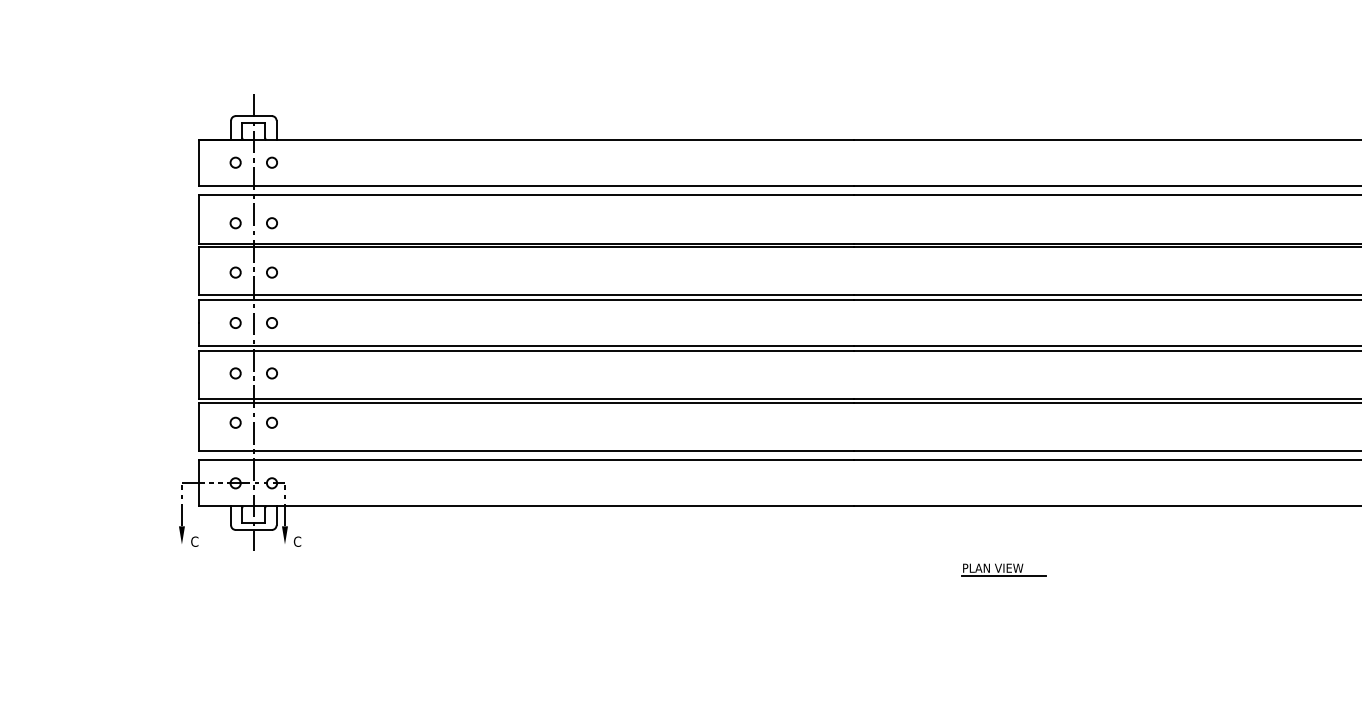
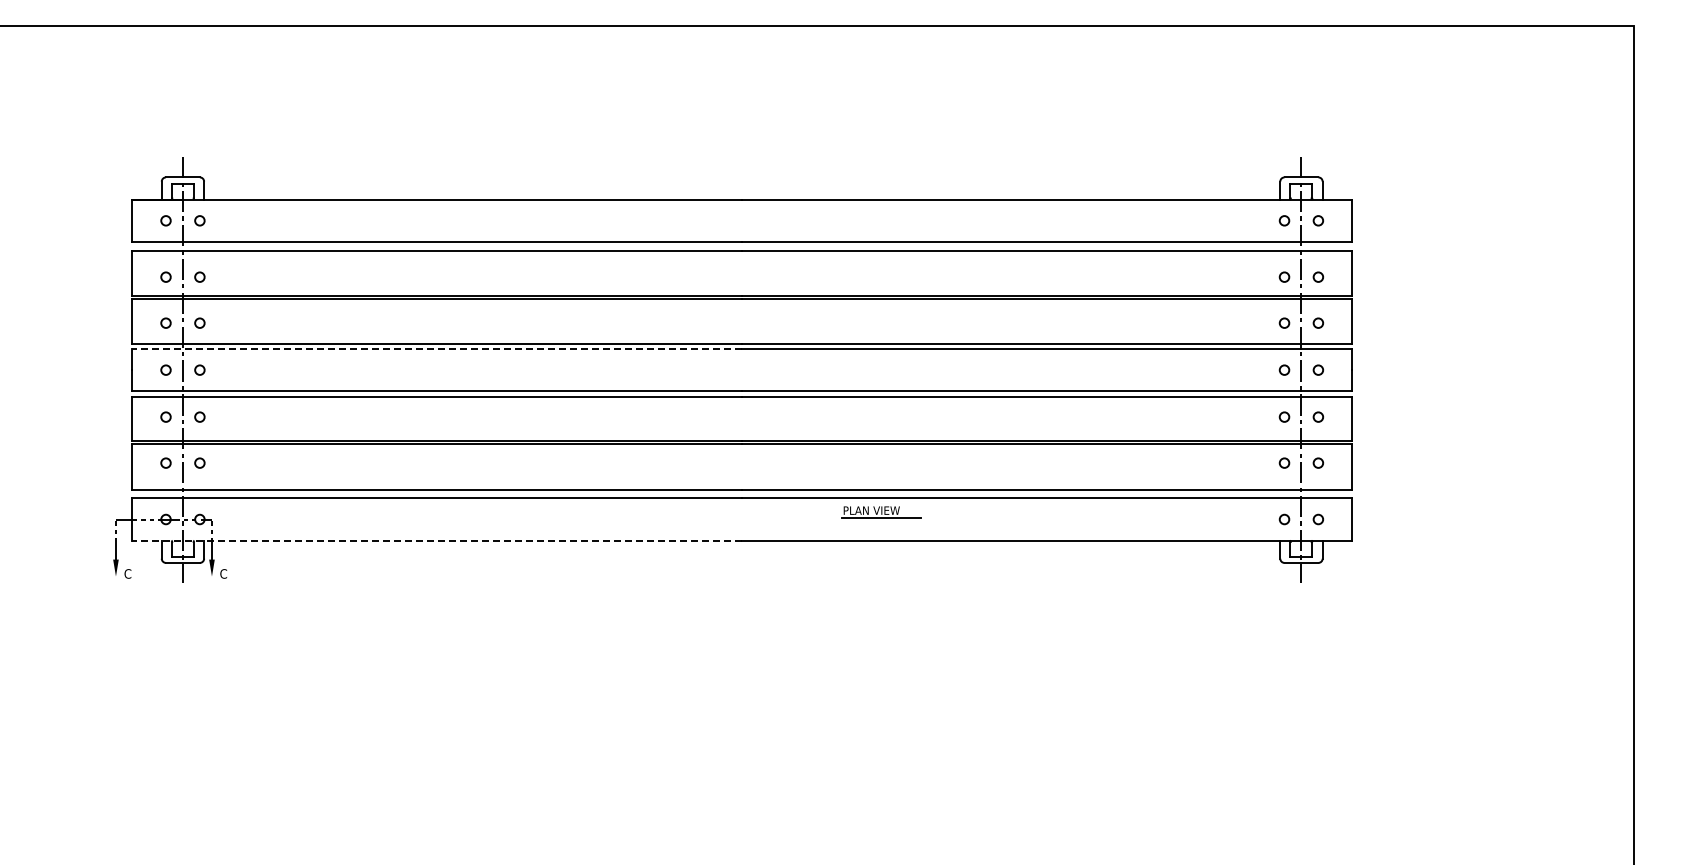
line: (525, 299) -> (436, 348), solid -> dashed
line: (525, 505) -> (436, 540), solid -> dashed
part: (1003, 570) -> (881, 512), moved

